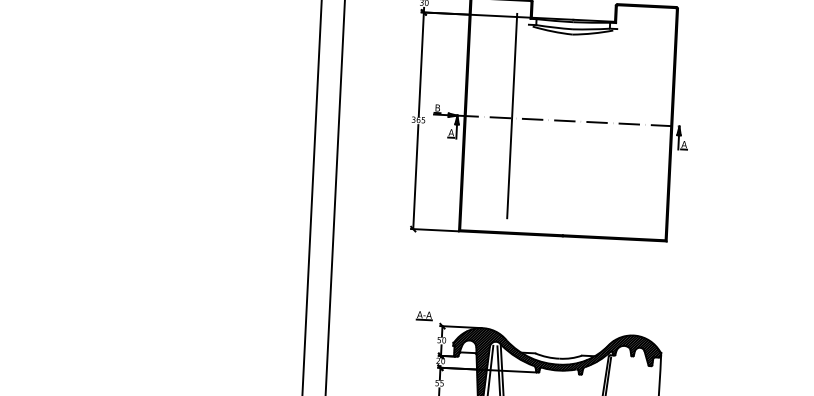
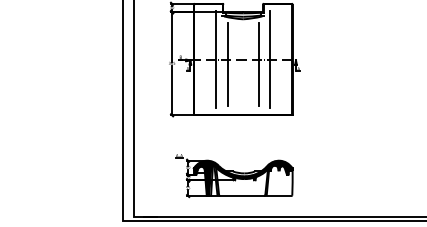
line: (626, 119) -> (270, 58), added
line: (535, 128) -> (227, 64), added
line: (600, 131) -> (258, 64), added

